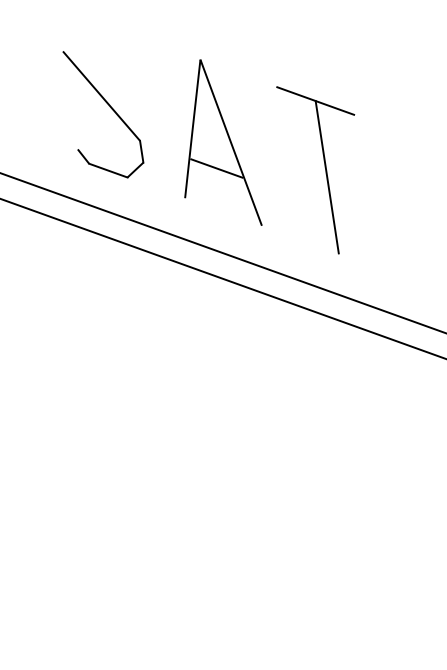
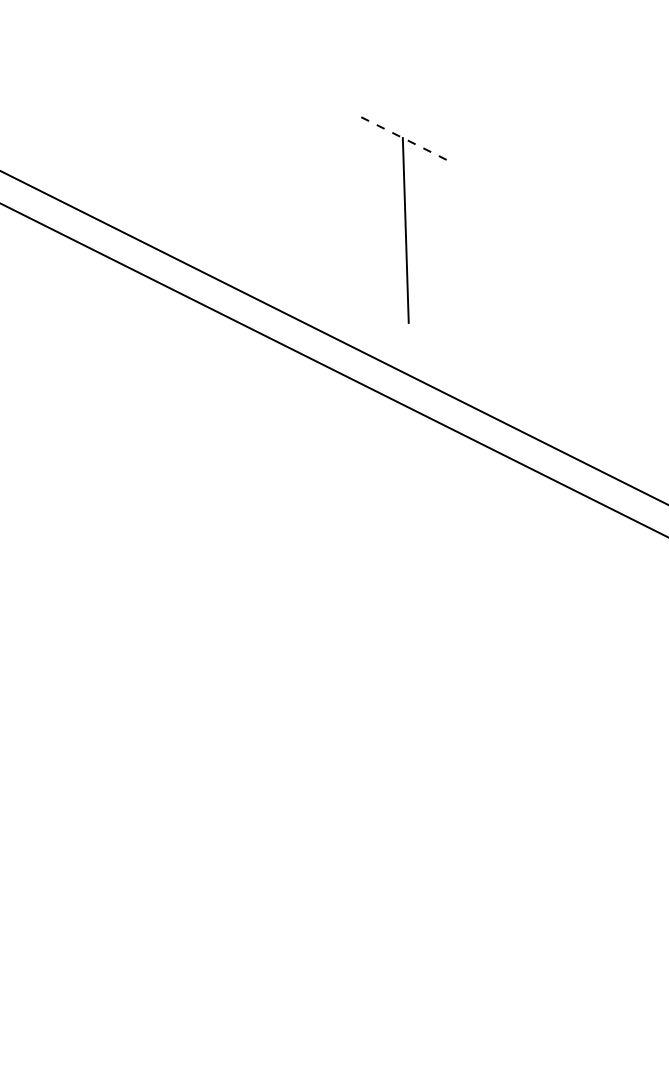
line: (315, 101) -> (402, 138), solid -> dashed
part: (110, 108) -> (157, 117), removed
part: (214, 144) -> (276, 175), removed

